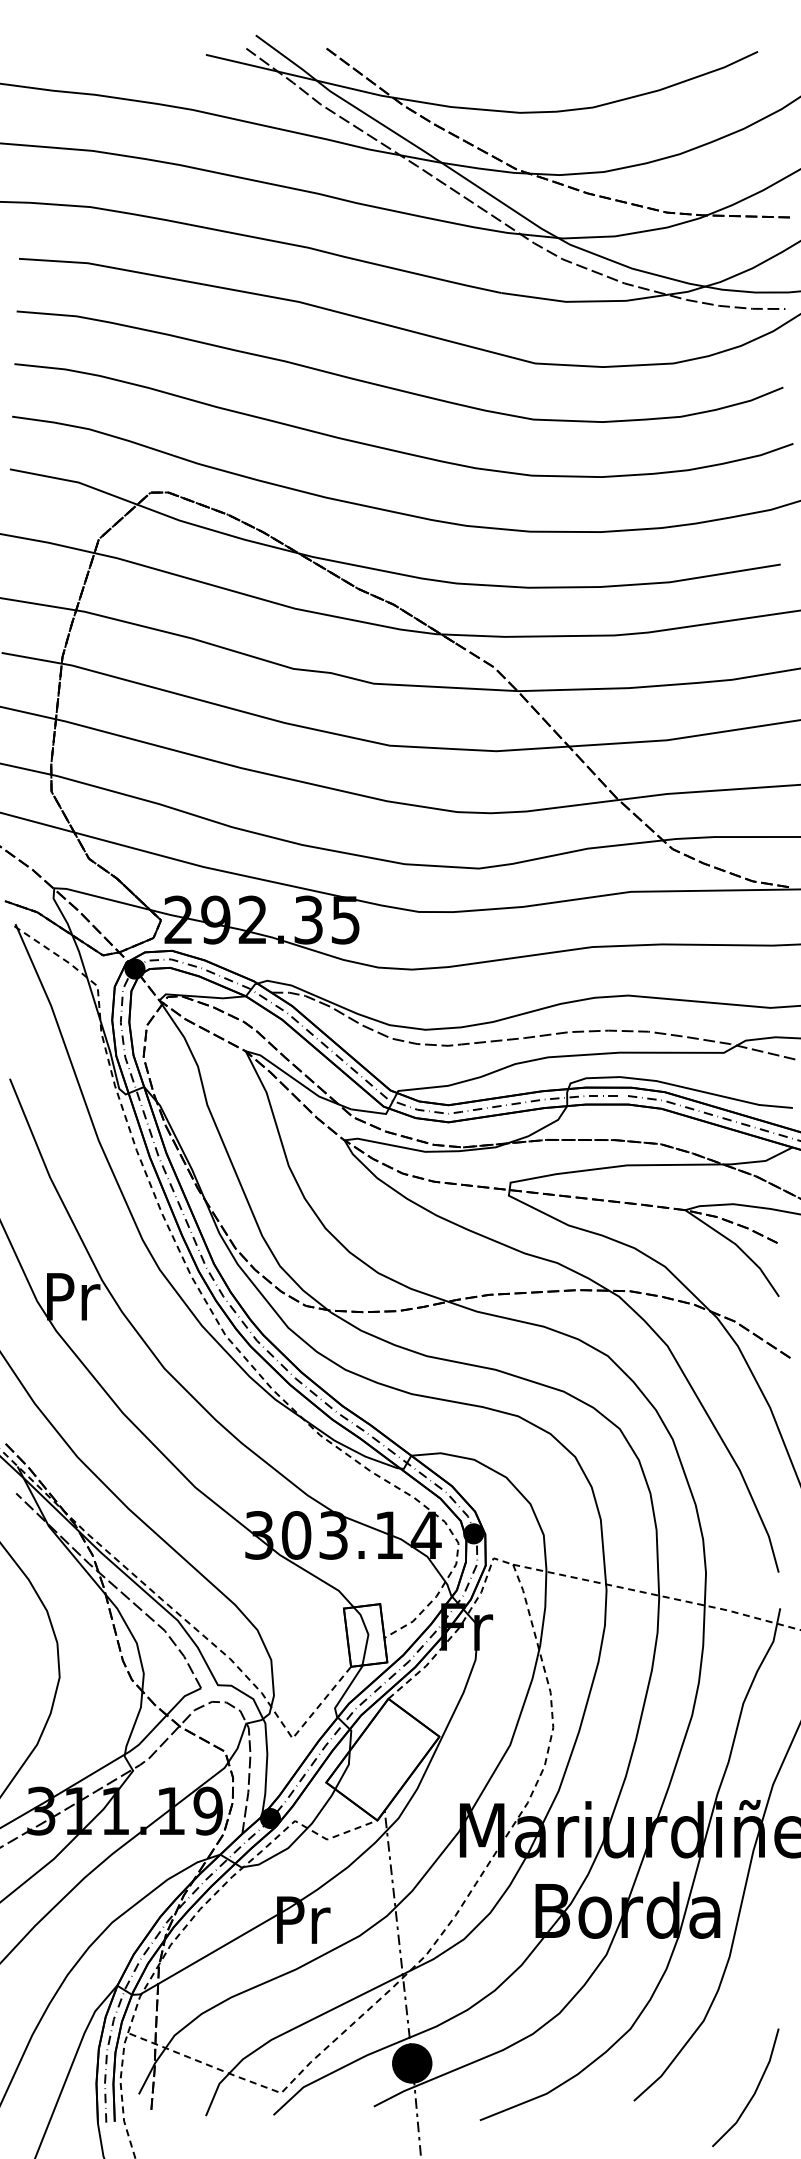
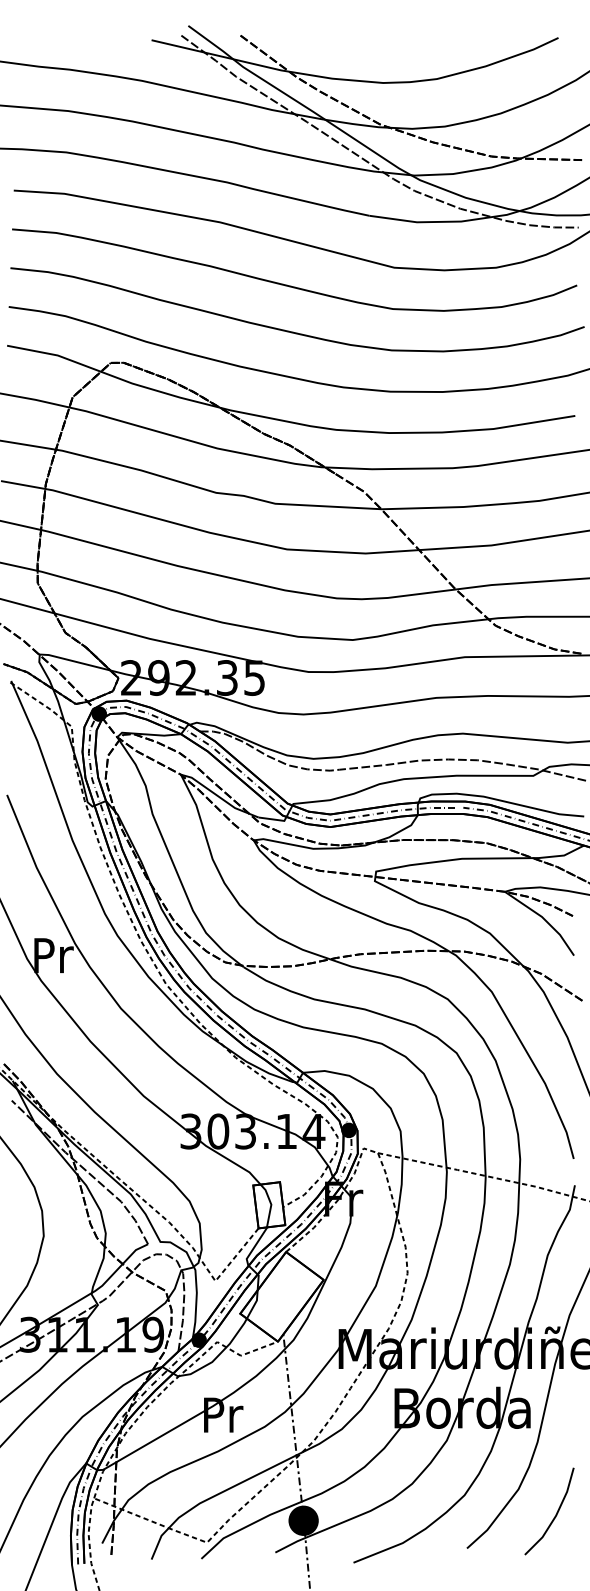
line: (754, 2091) -> (555, 1514), moved

